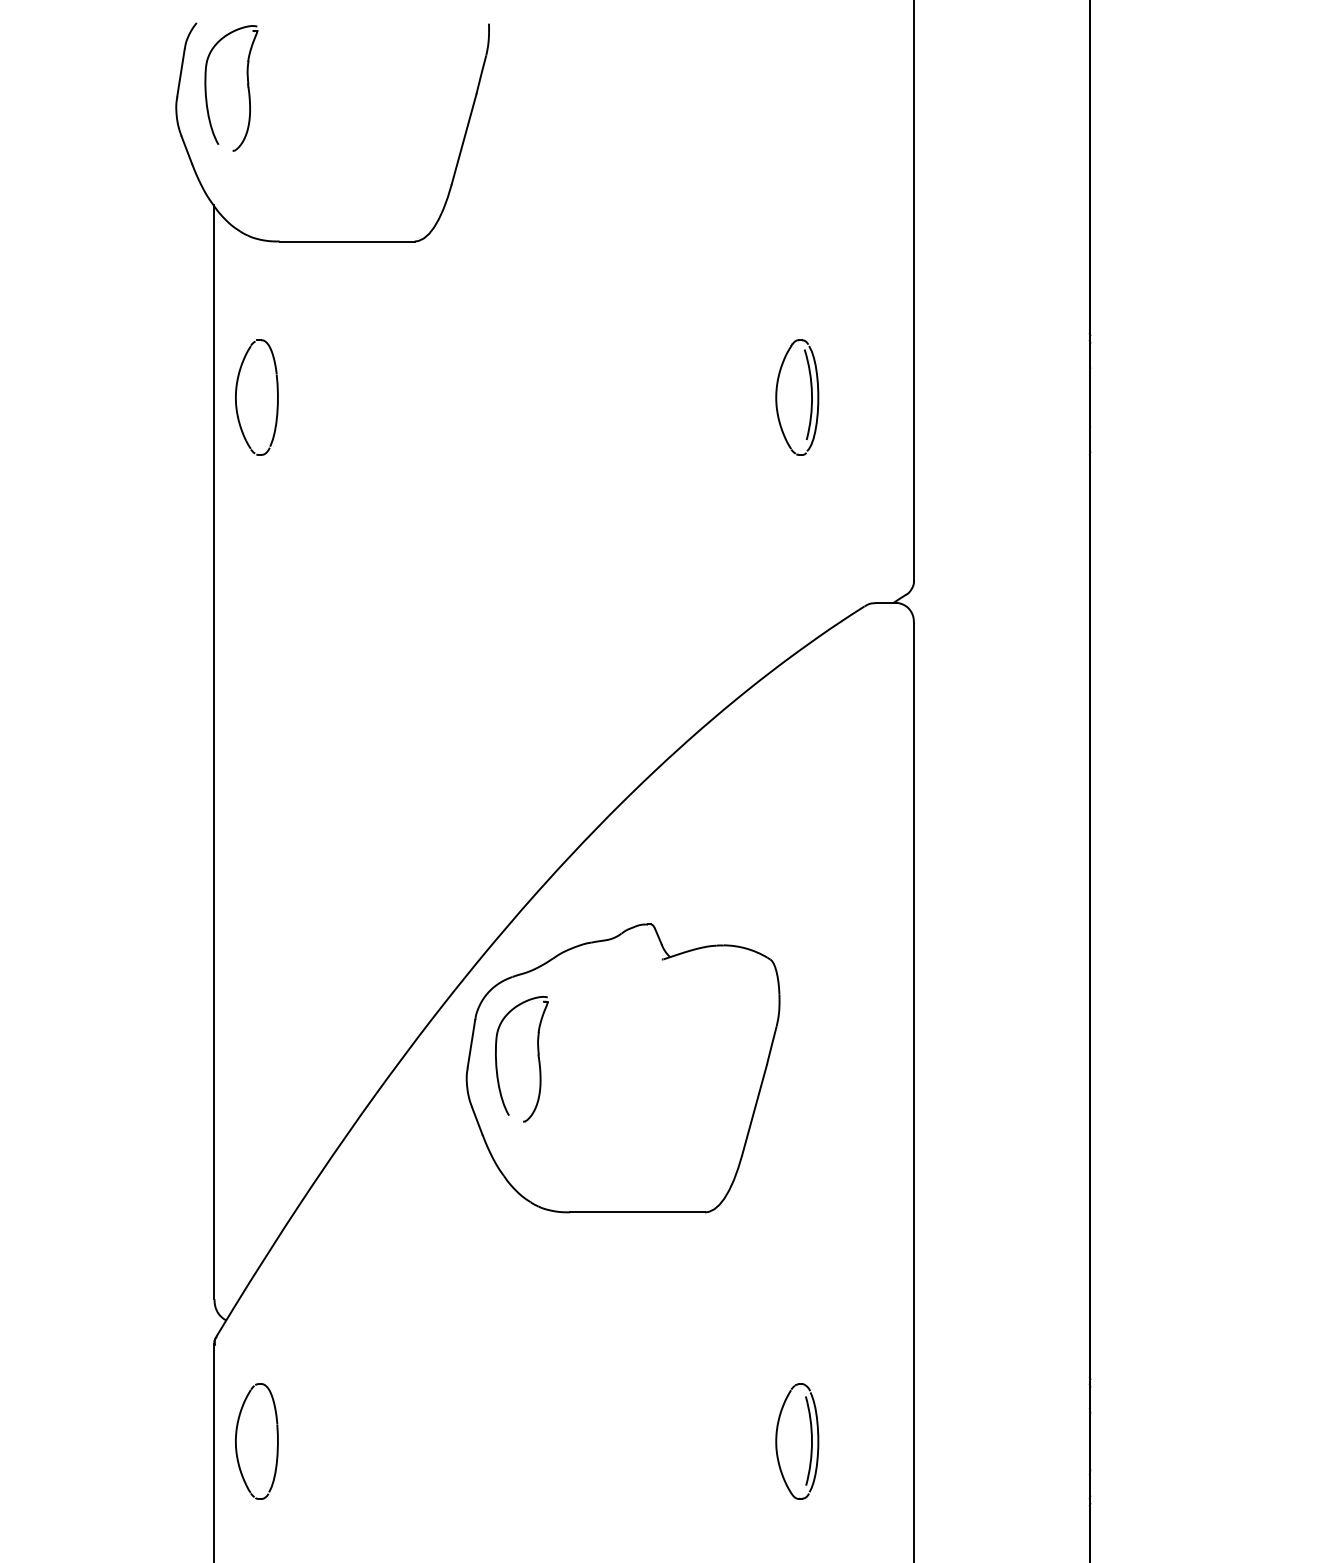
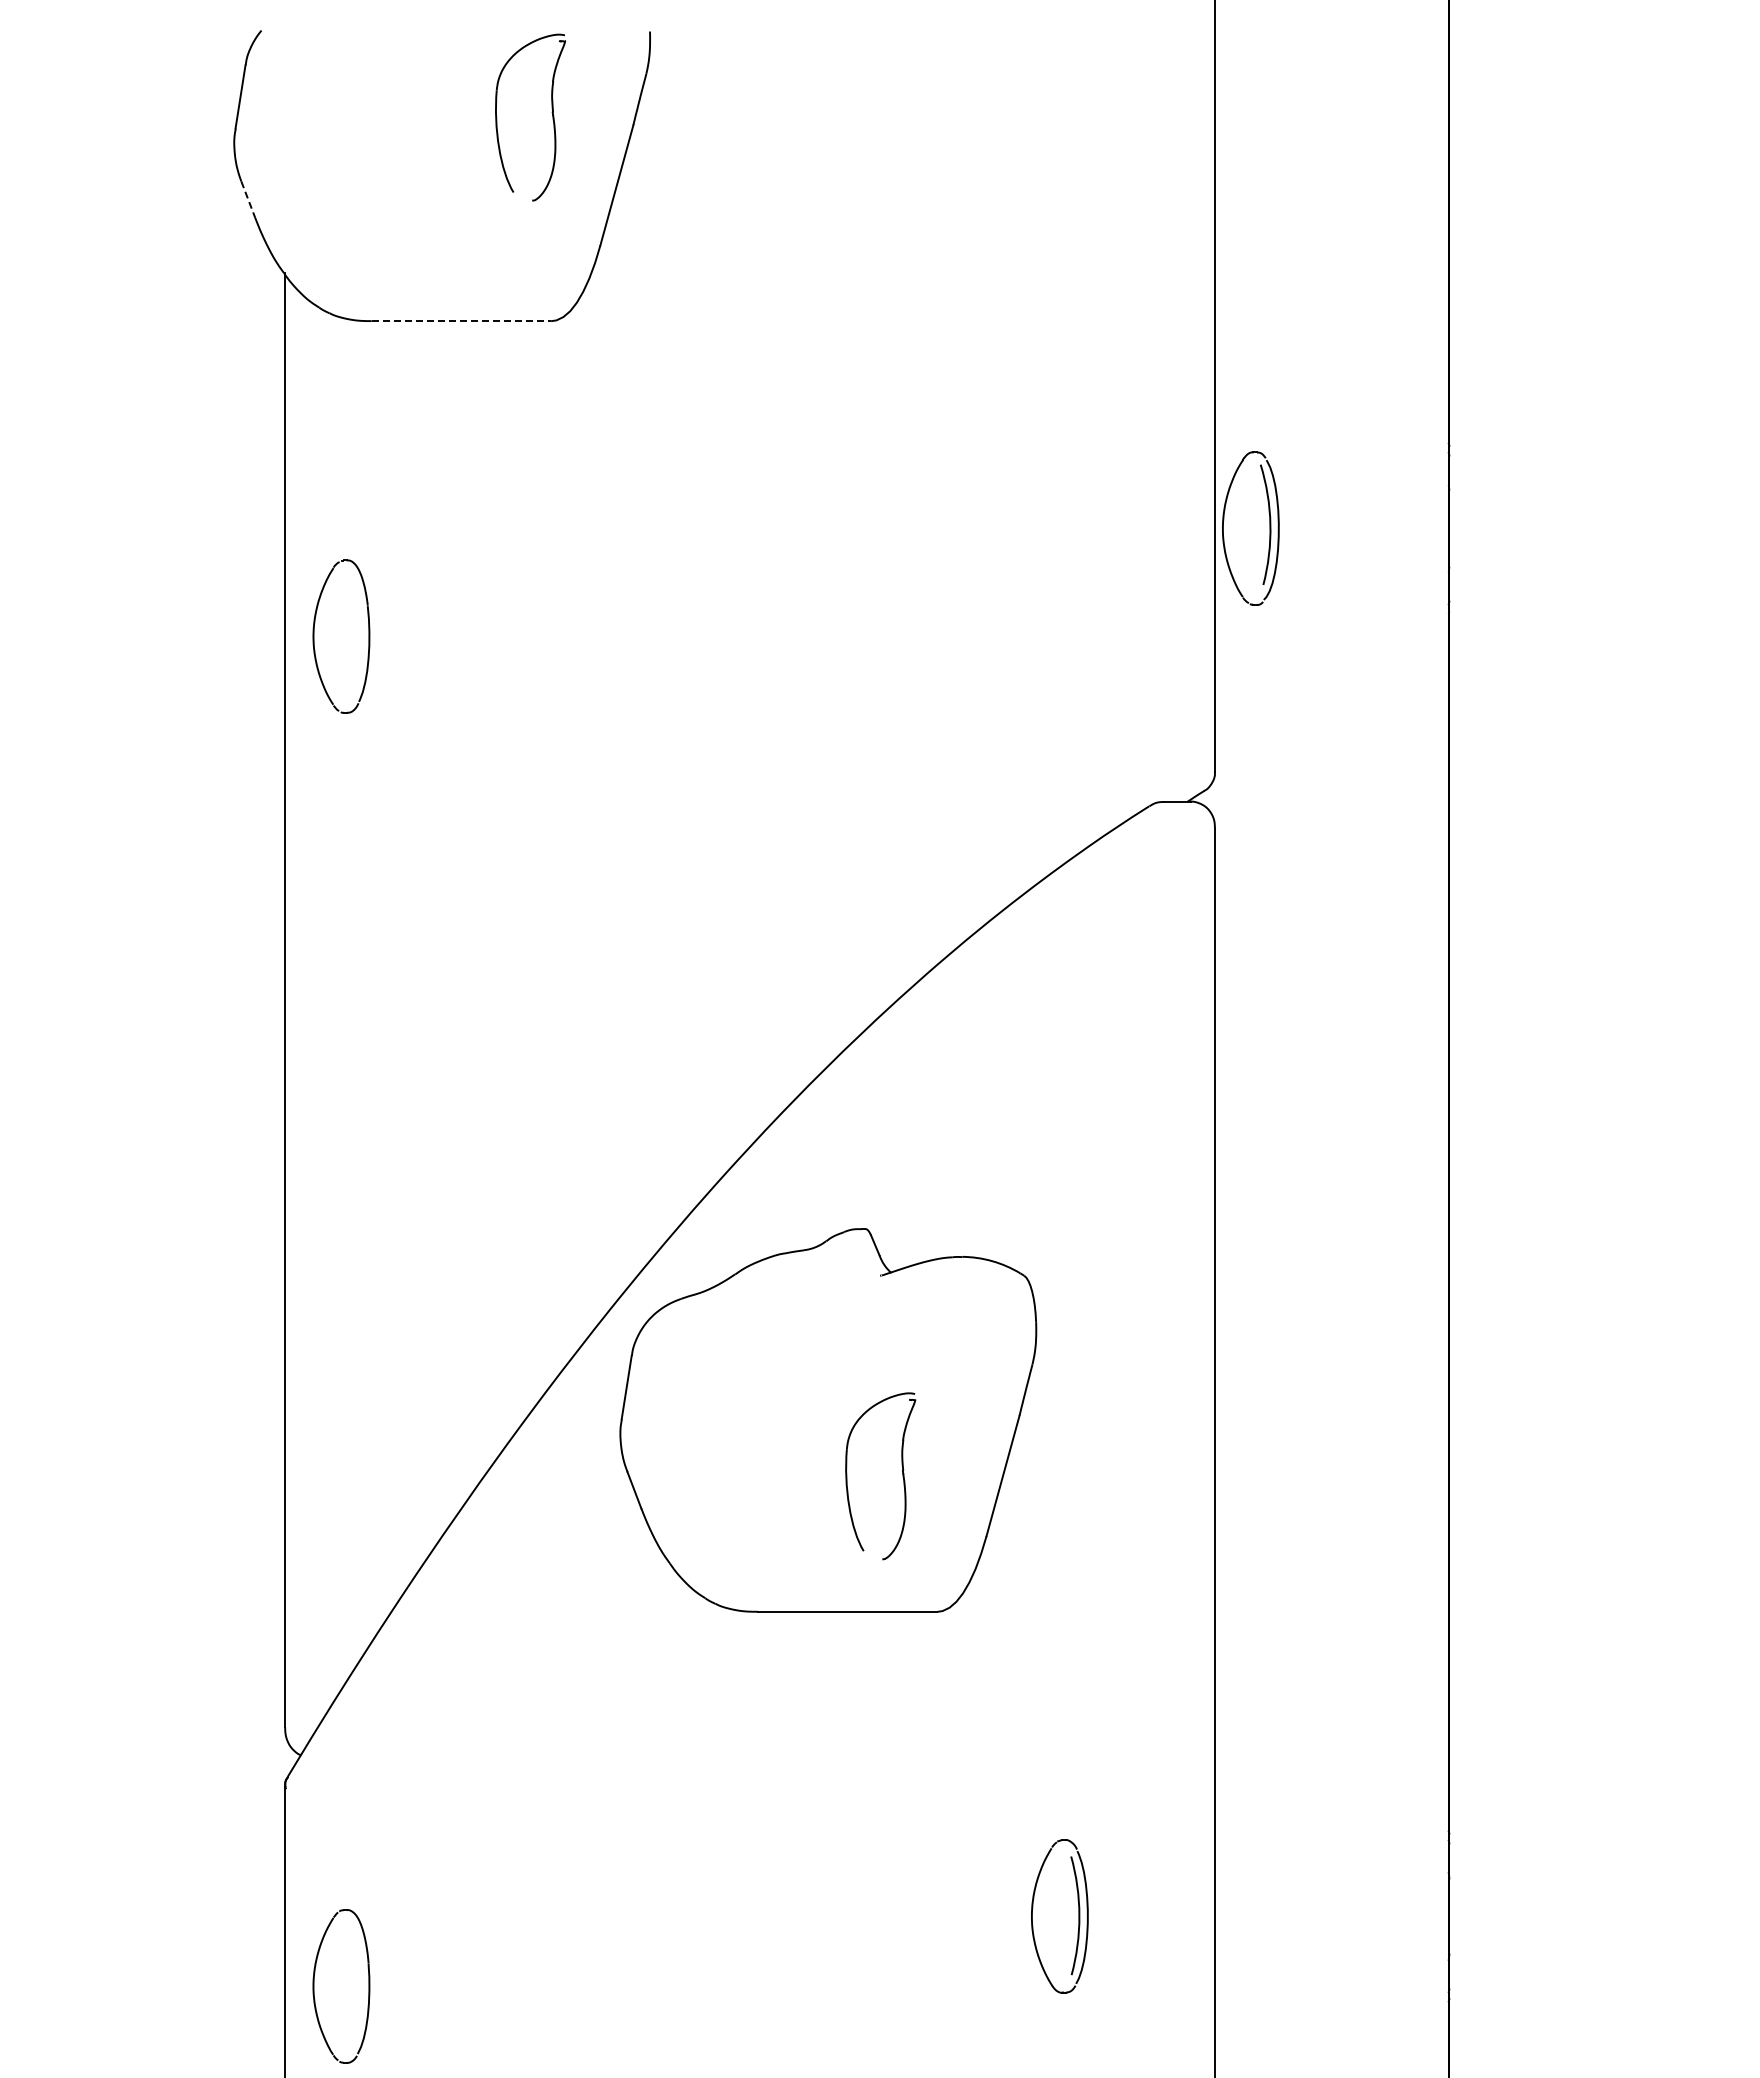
part: (247, 84) -> (551, 112), moved
line: (186, 150) -> (248, 200), solid -> dashed
line: (347, 241) -> (461, 321), solid -> dashed
part: (236, 397) -> (314, 636), moved
part: (811, 397) -> (1269, 528), moved
part: (538, 1059) -> (902, 1476), moved
part: (236, 1441) -> (314, 1986), moved

